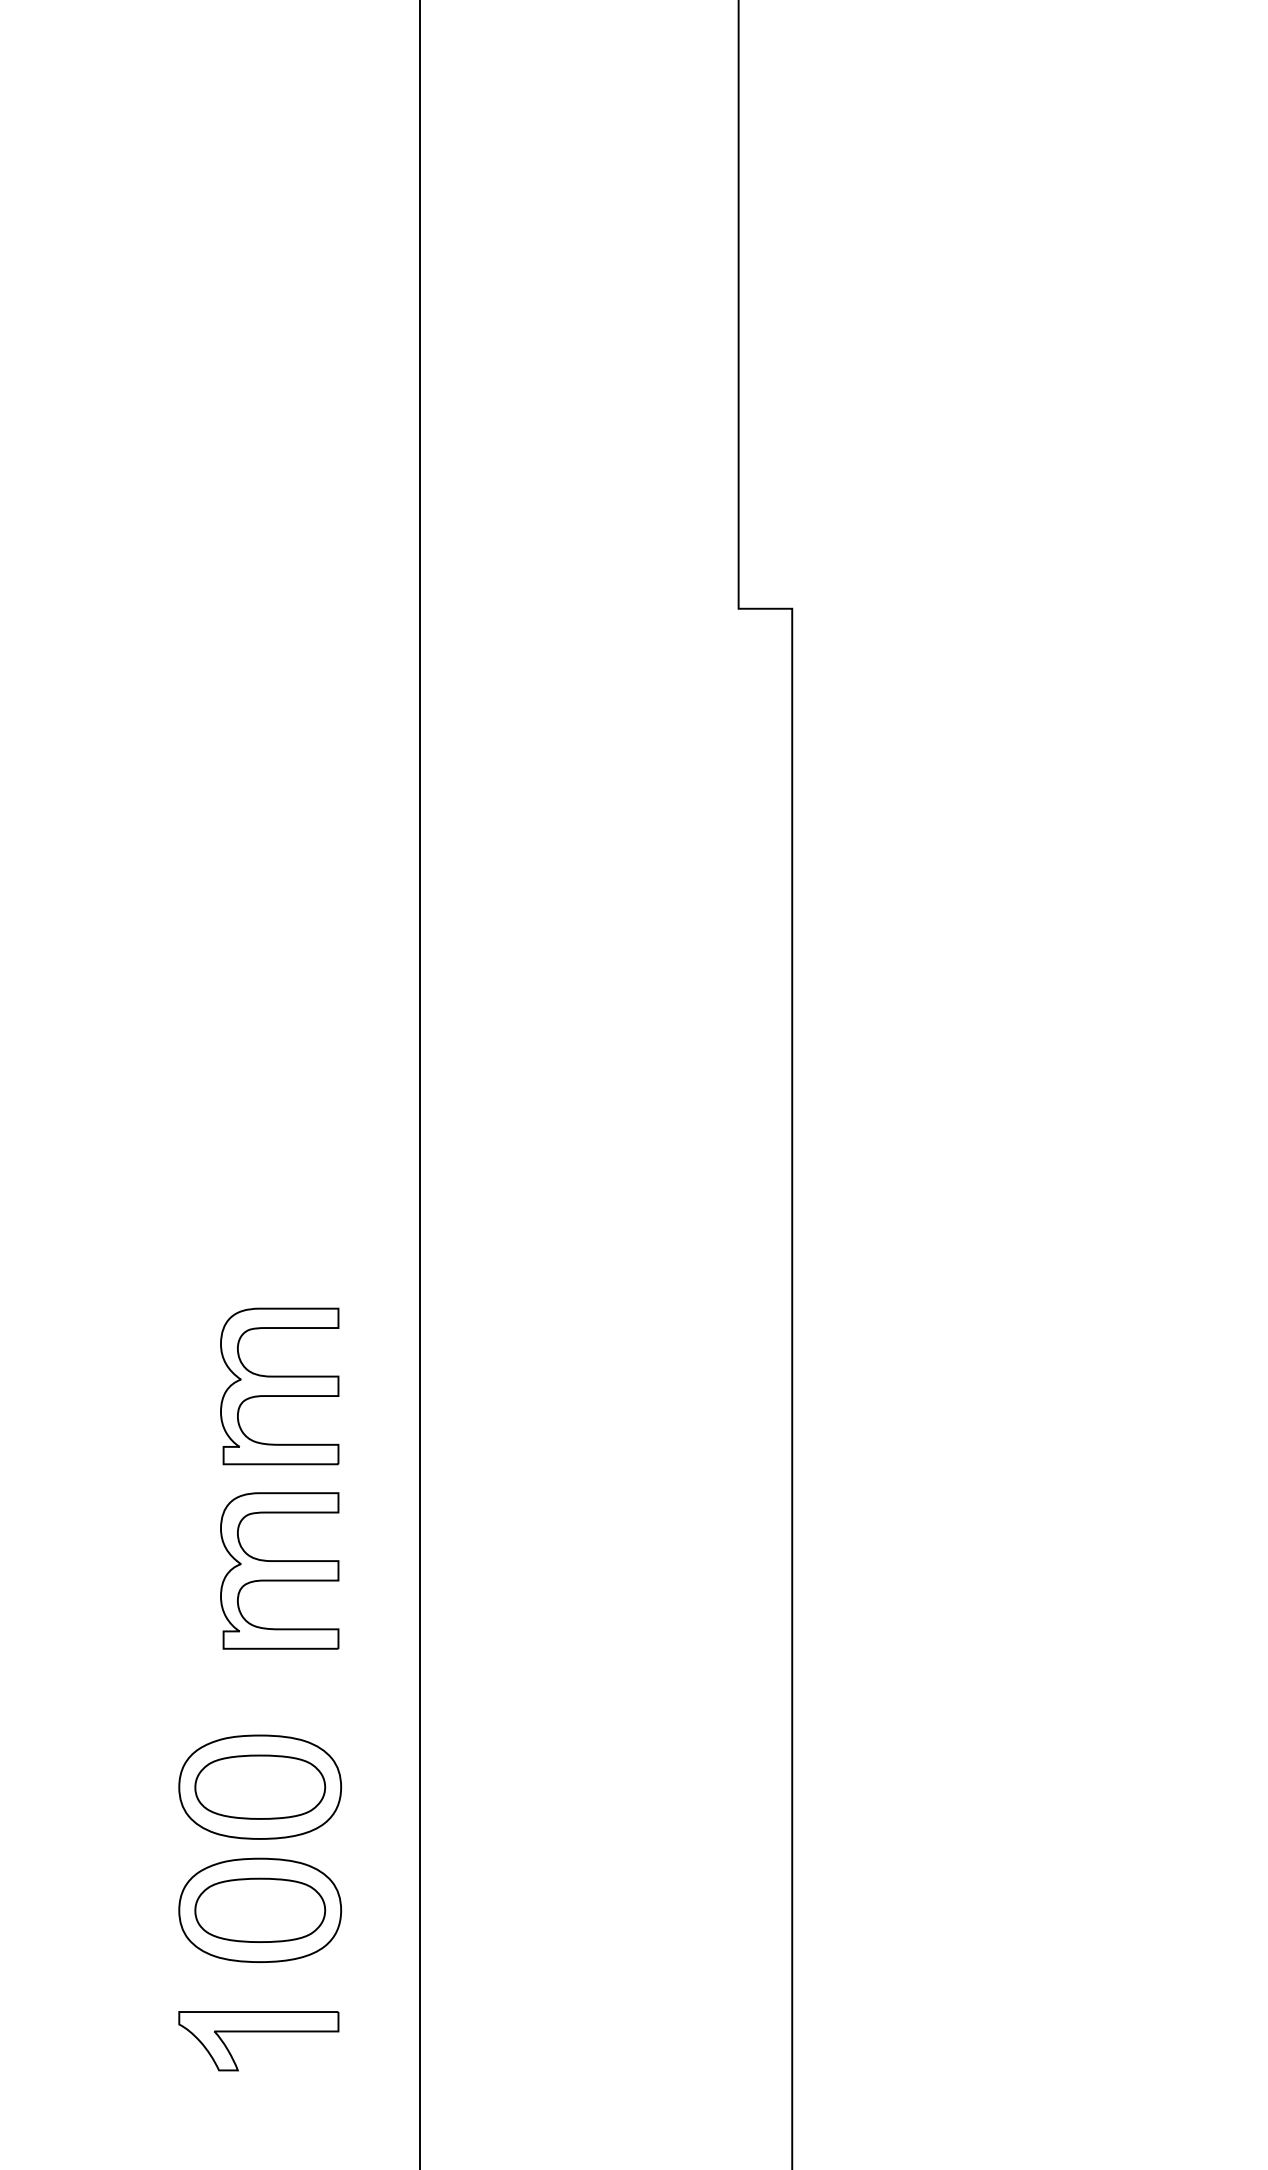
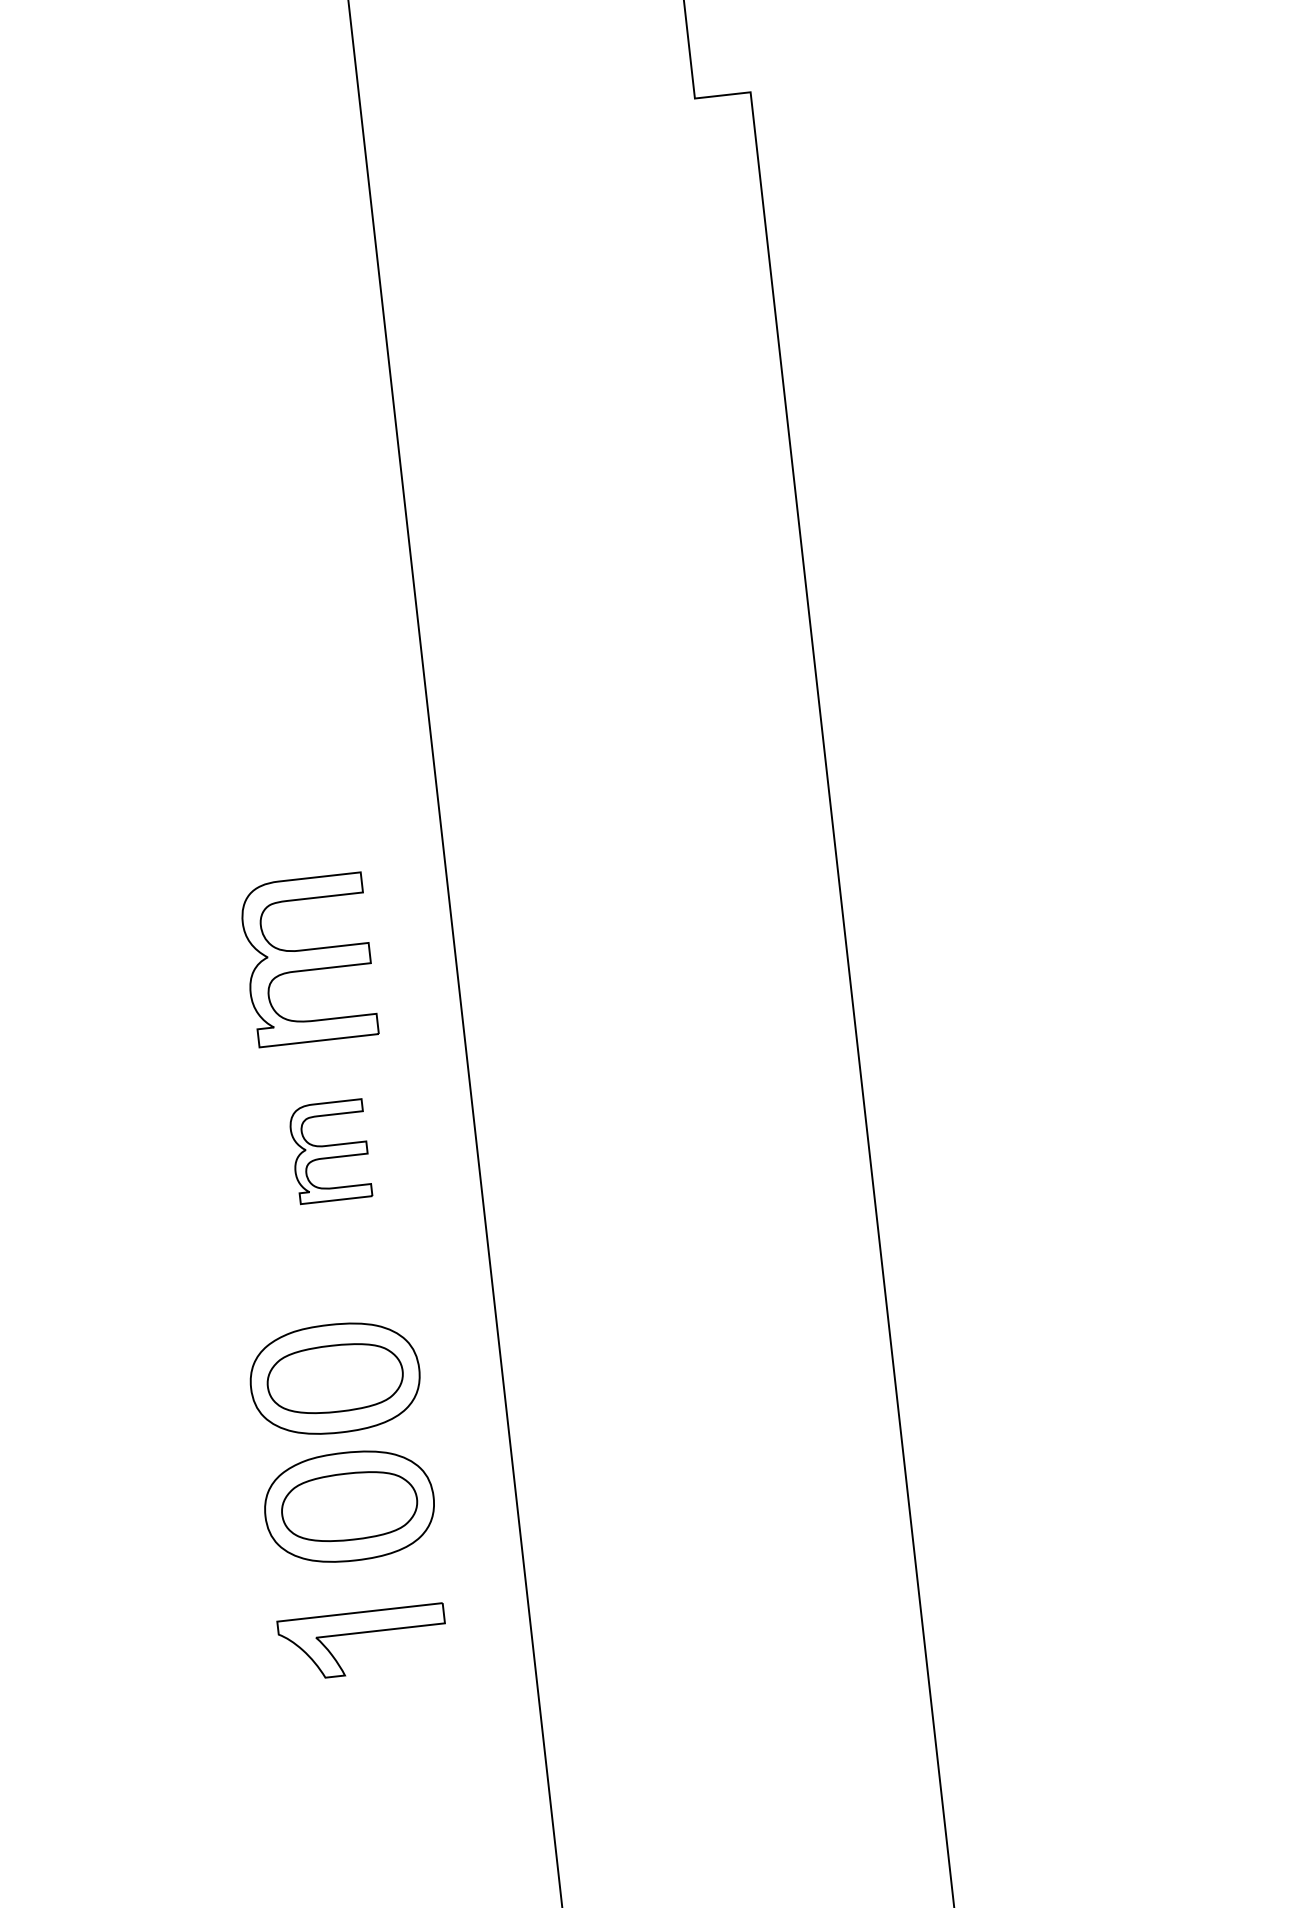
part: (279, 1570) -> (329, 1151), size x0.6

